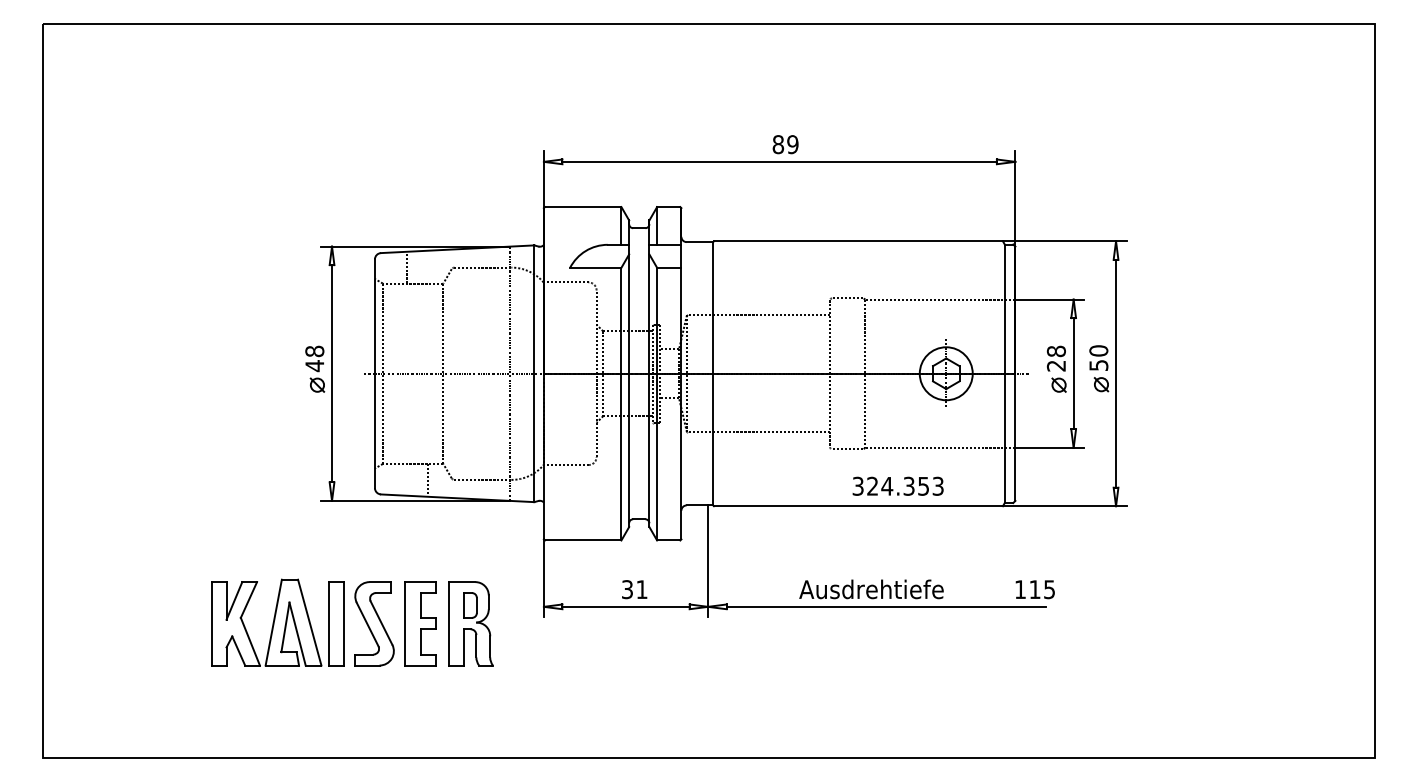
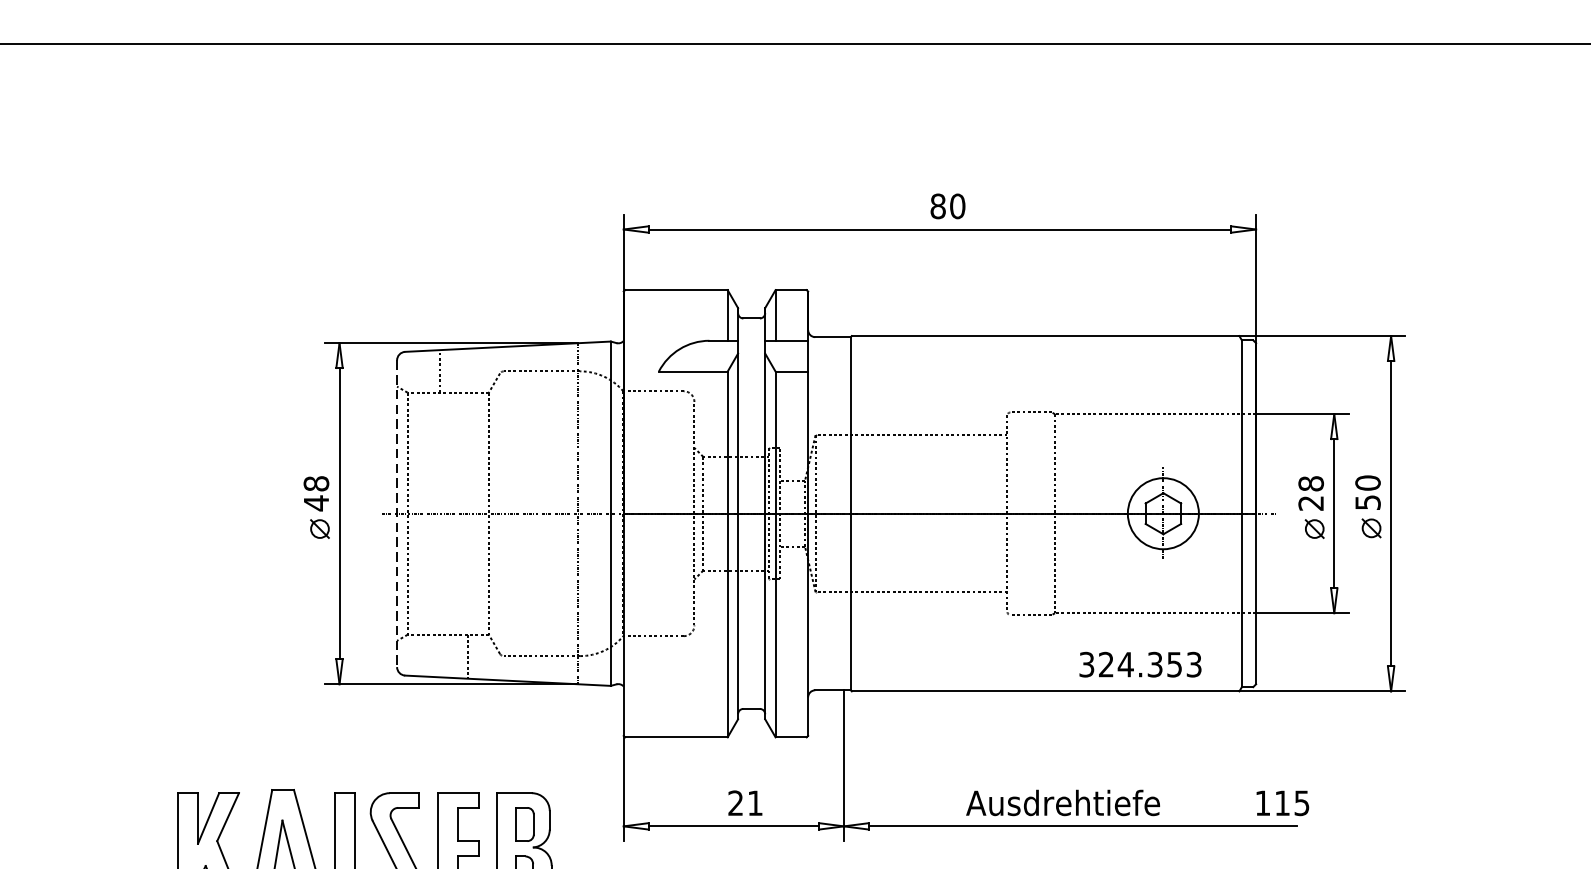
text: (792, 144) -> (957, 206), 89 -> 80
line: (374, 374) -> (396, 514), solid -> dashed
text: (897, 485) -> (1139, 663), moved
text: (627, 589) -> (735, 803), 31 -> 21

